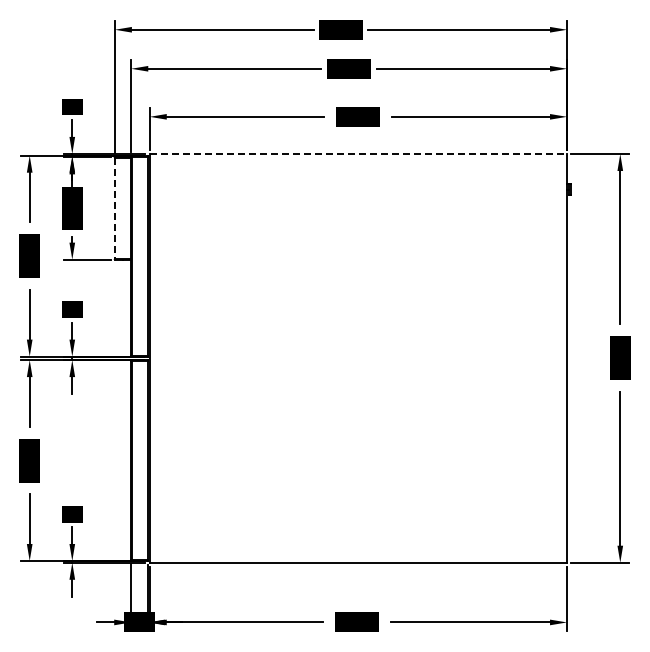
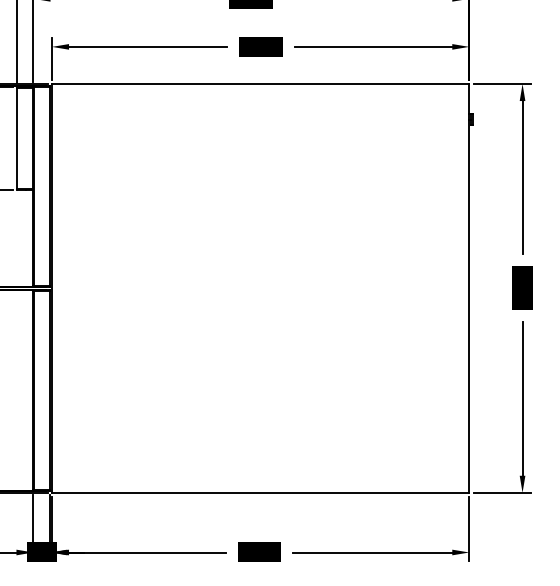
line: (358, 153) -> (260, 83), dashed -> solid
line: (114, 208) -> (16, 138), dashed -> solid

